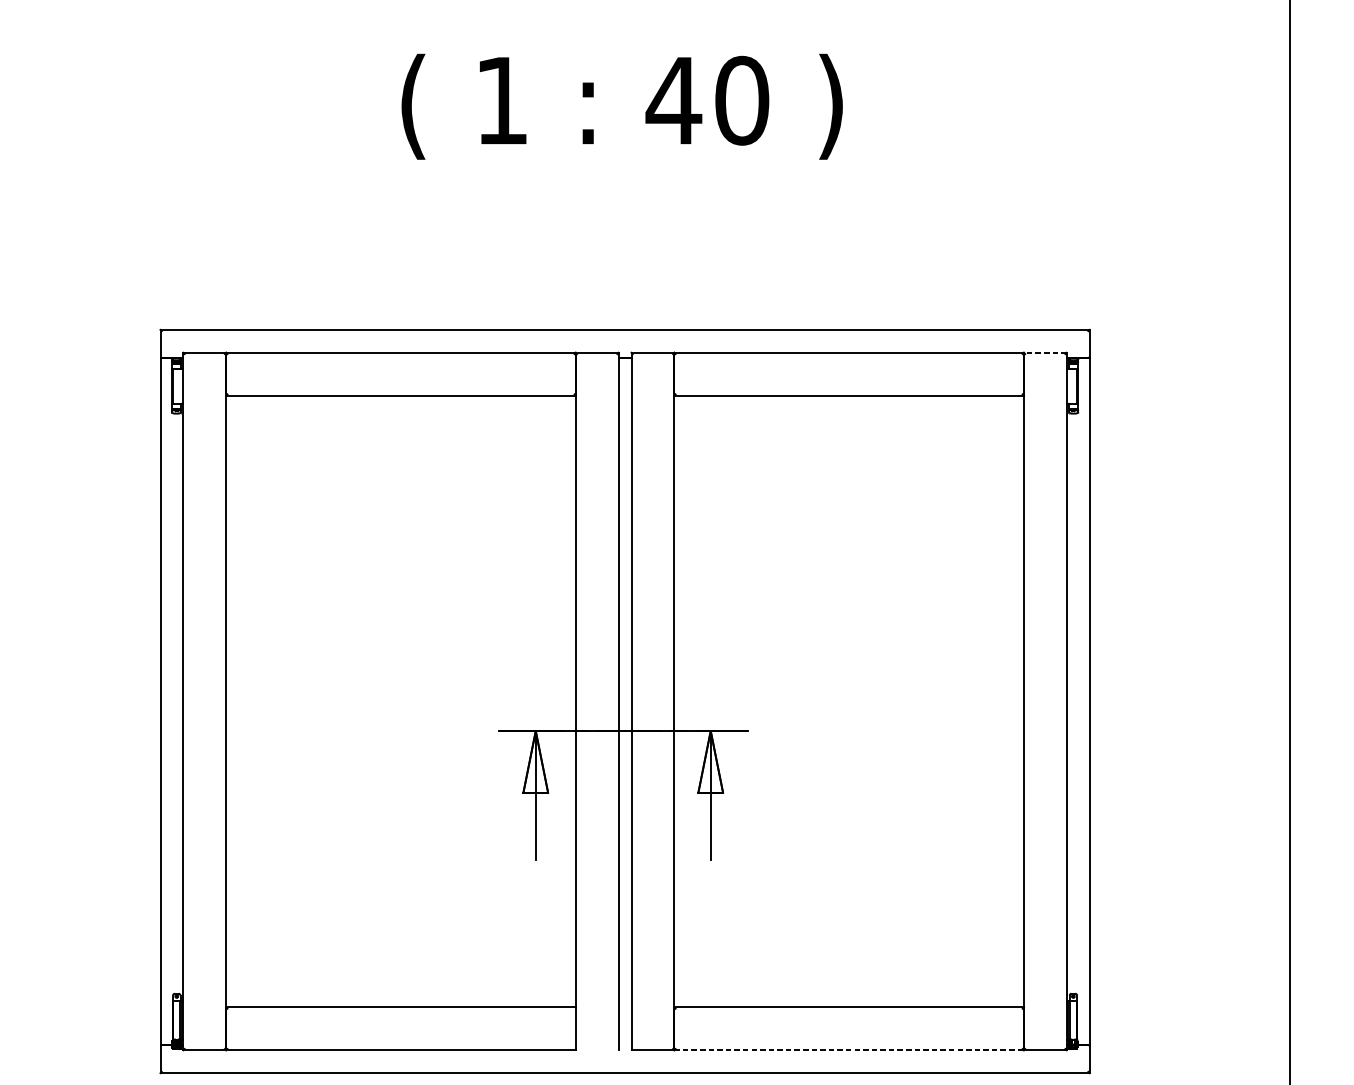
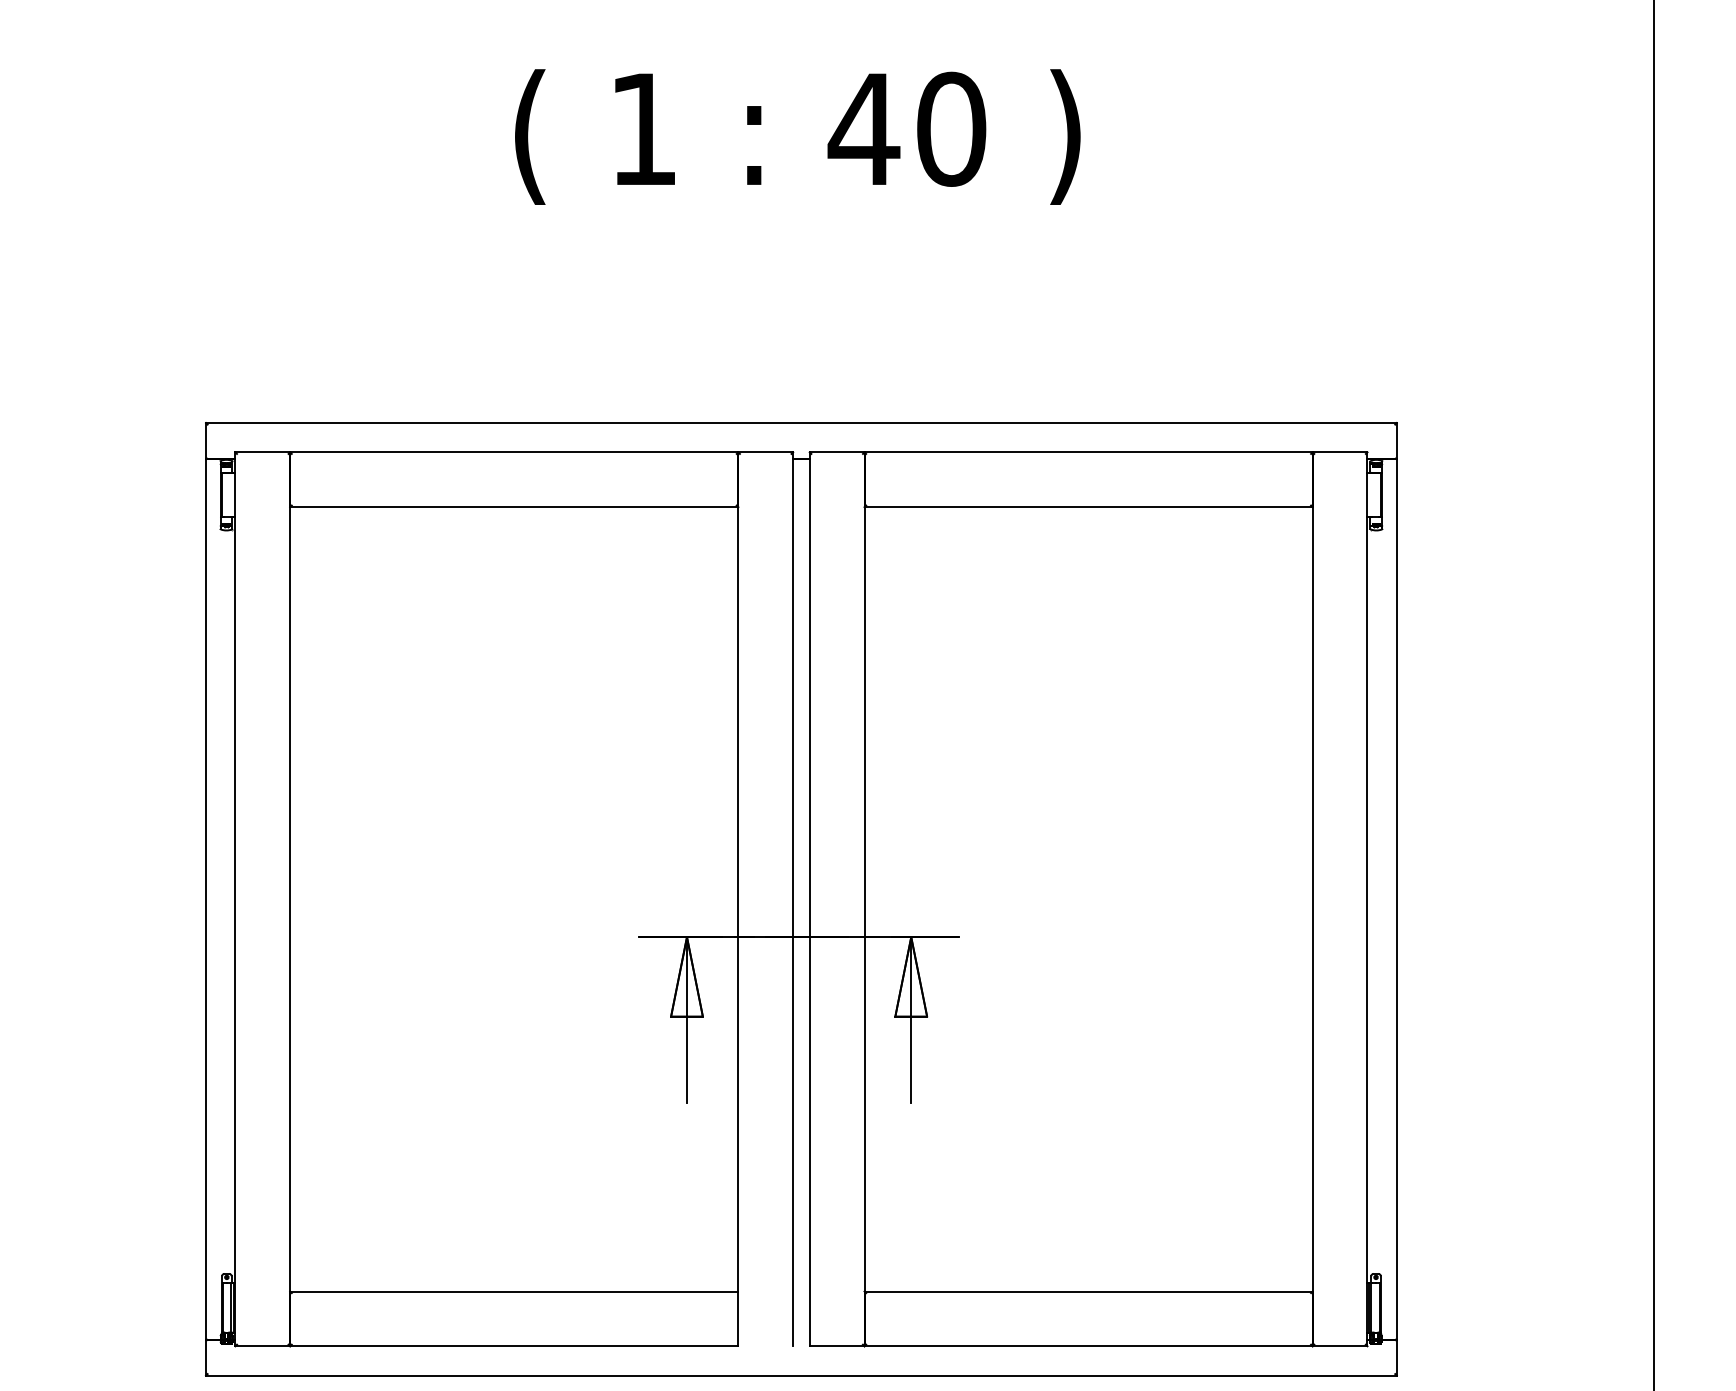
line: (1044, 352) -> (1339, 452), dashed -> solid
line: (849, 1050) -> (1089, 1346), dashed -> solid

